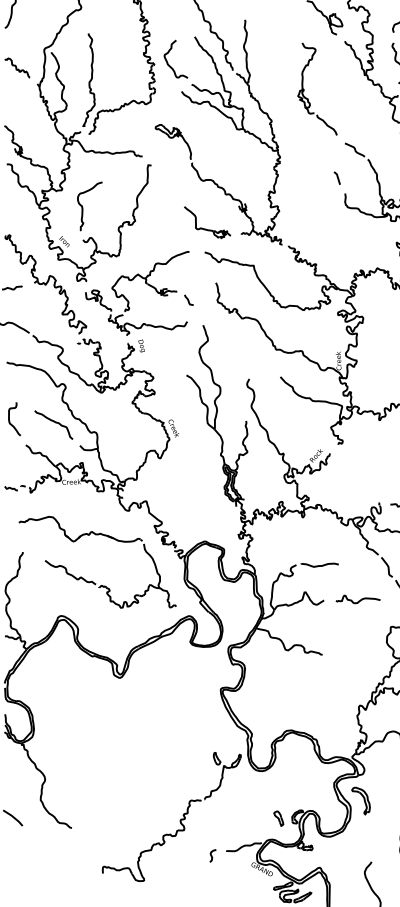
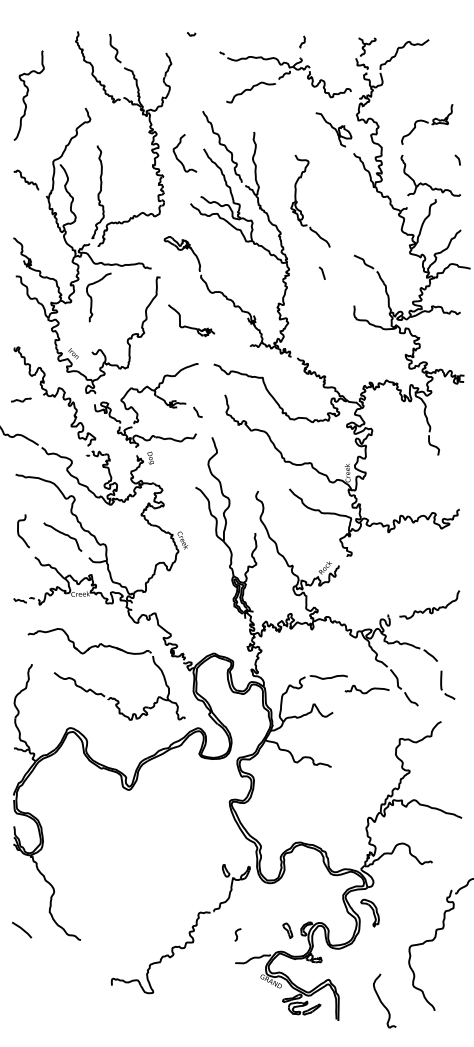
curve: (168, 62) -> (177, 156), moved
part: (304, 89) -> (297, 201), moved
line: (336, 176) -> (321, 271), moved
curve: (83, 207) -> (92, 298), moved
part: (205, 228) -> (189, 326), moved
curve: (357, 601) -> (366, 691), moved
curve: (212, 855) -> (237, 934), moved

